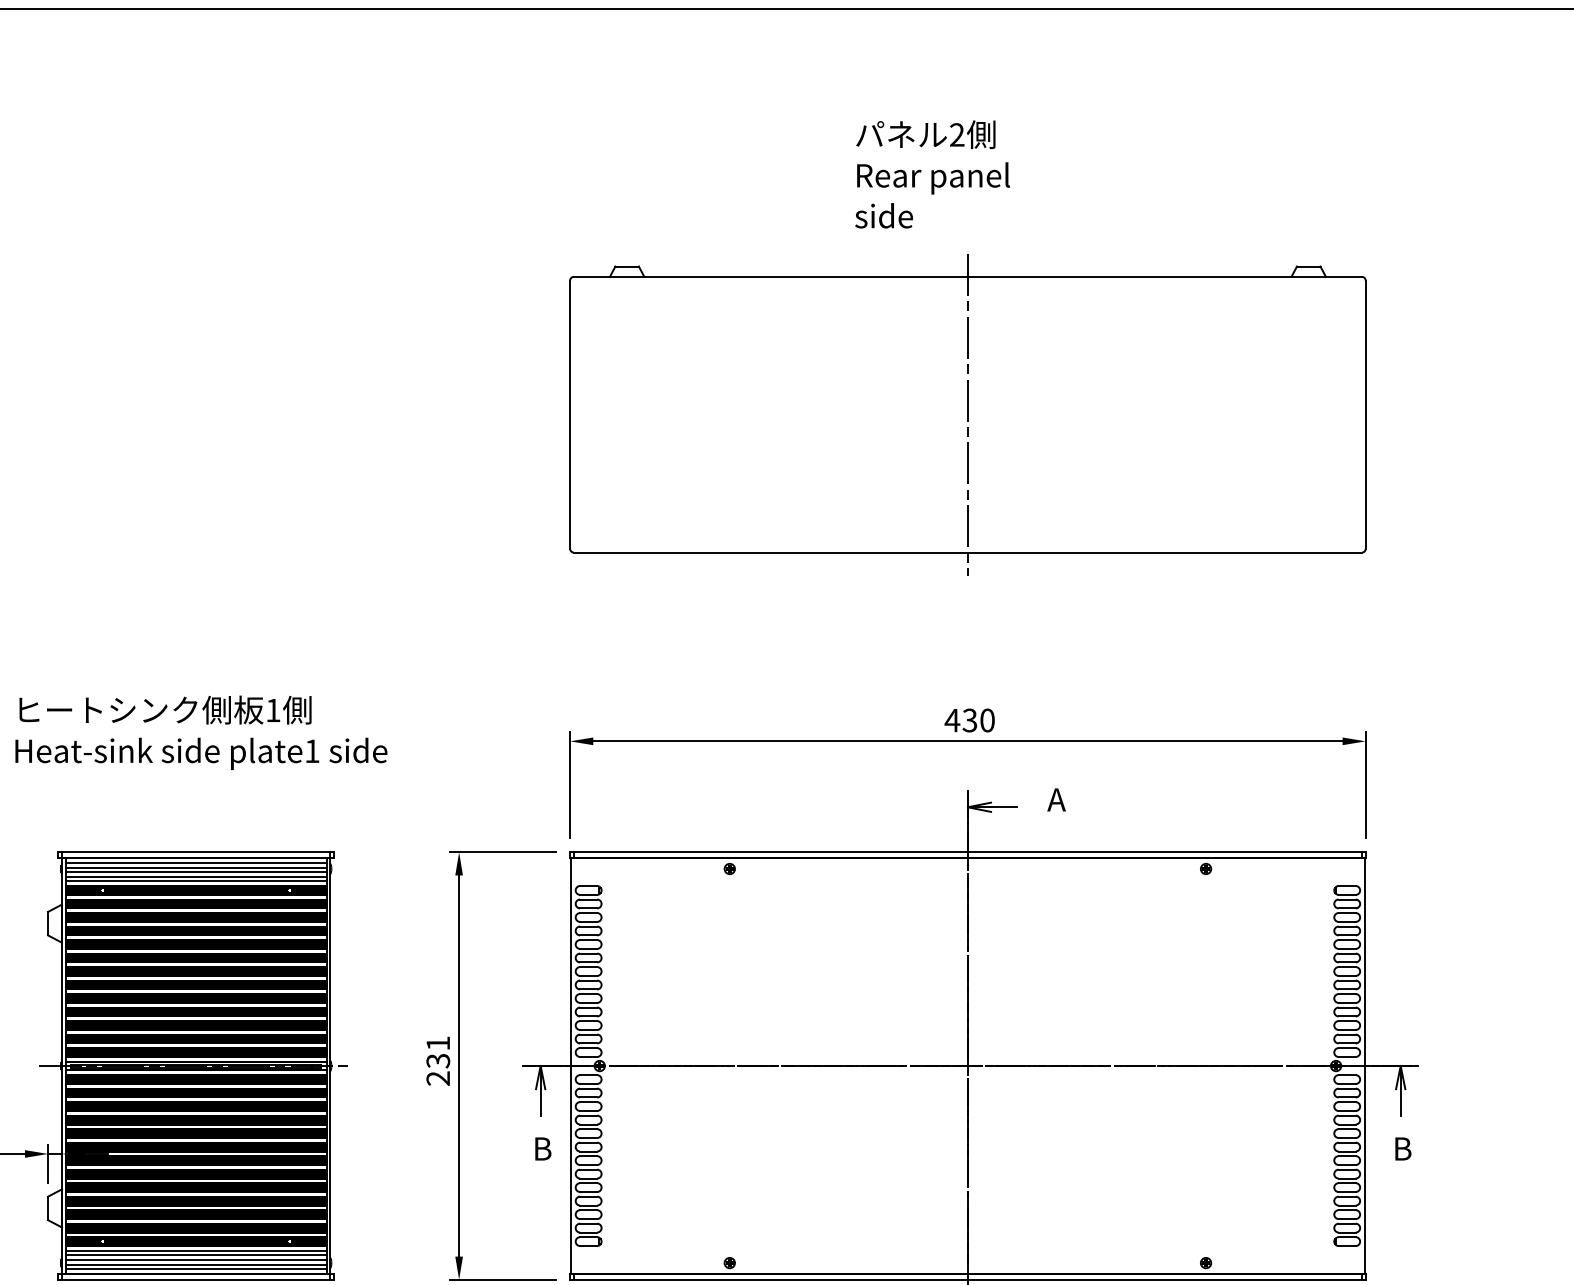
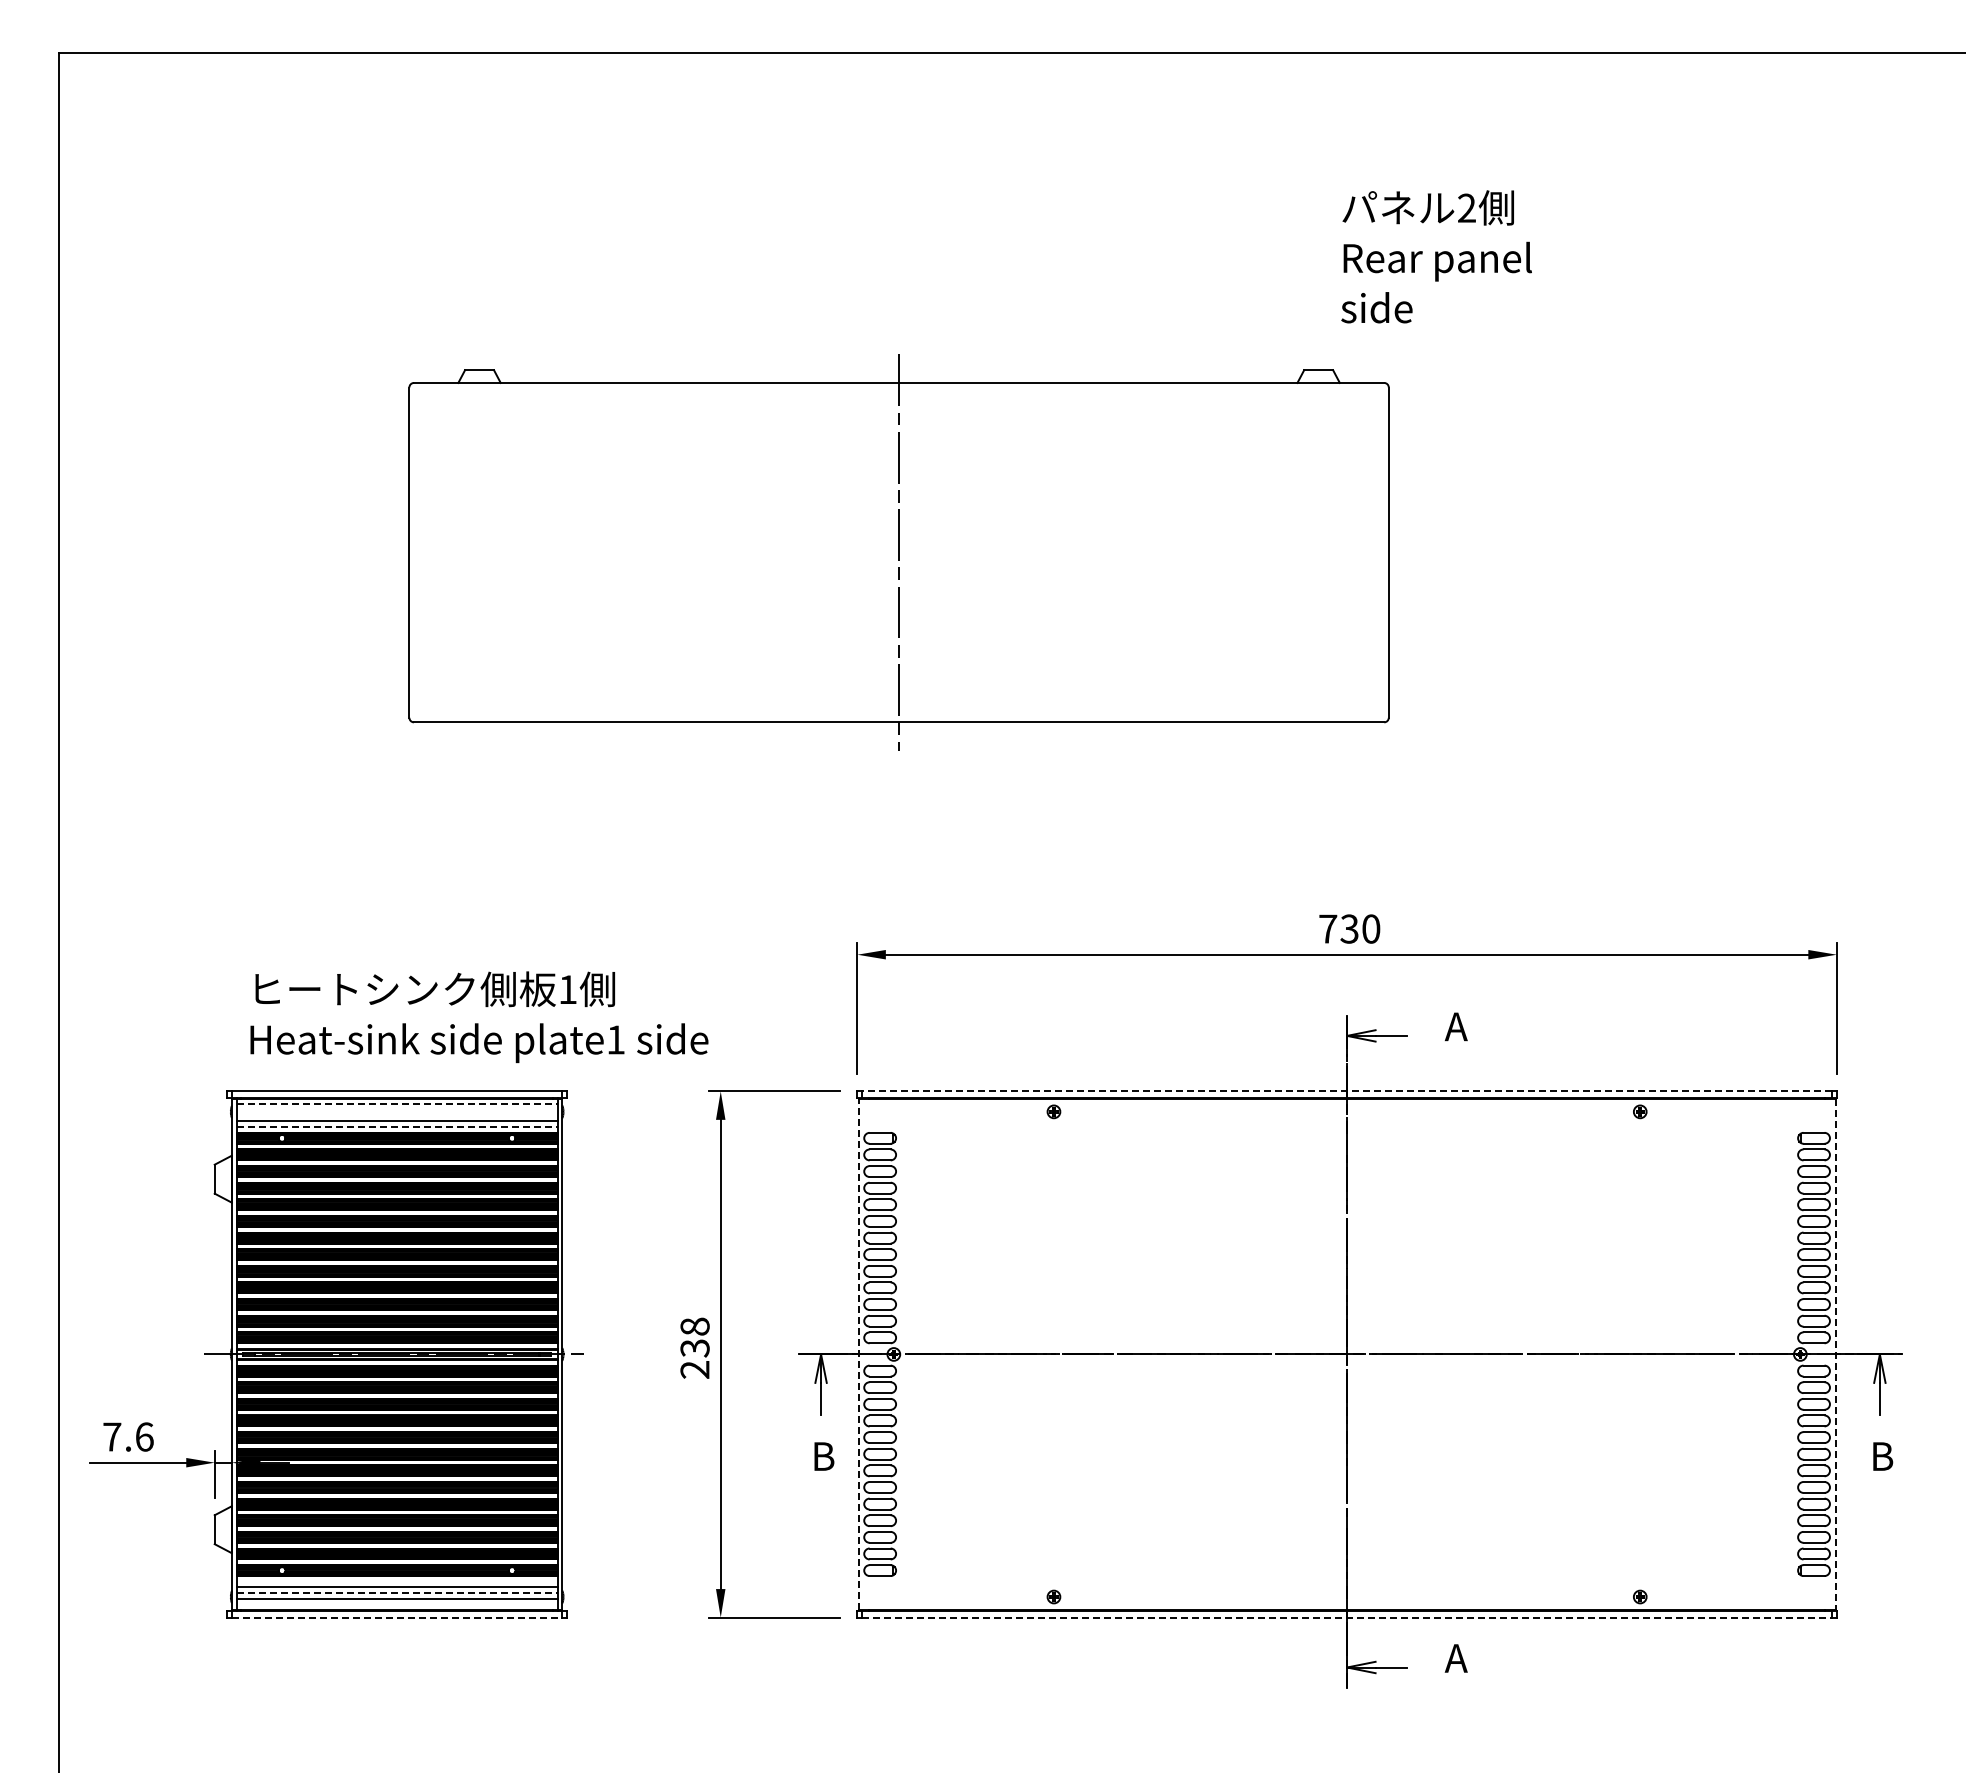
text: (932, 174) -> (1436, 256), moved
part: (967, 414) -> (898, 552), moved
text: (952, 720) -> (1327, 928), 430 -> 730
text: (201, 733) -> (479, 1017), moved
line: (967, 852) -> (1346, 1091), solid -> dashed
line: (196, 863) -> (397, 1104), solid -> dashed
line: (195, 867) -> (396, 1110), removed
line: (195, 871) -> (396, 1115), removed
line: (196, 881) -> (397, 1127), solid -> dashed
text: (437, 1043) -> (694, 1326), 231 -> 238
line: (571, 1066) -> (858, 1354), solid -> dashed
line: (1364, 1066) -> (1835, 1354), solid -> dashed
line: (195, 1250) -> (396, 1581), removed
line: (196, 1260) -> (397, 1593), solid -> dashed
line: (195, 1269) -> (396, 1604), removed
line: (196, 1279) -> (397, 1617), solid -> dashed
line: (968, 1279) -> (1347, 1617), solid -> dashed

